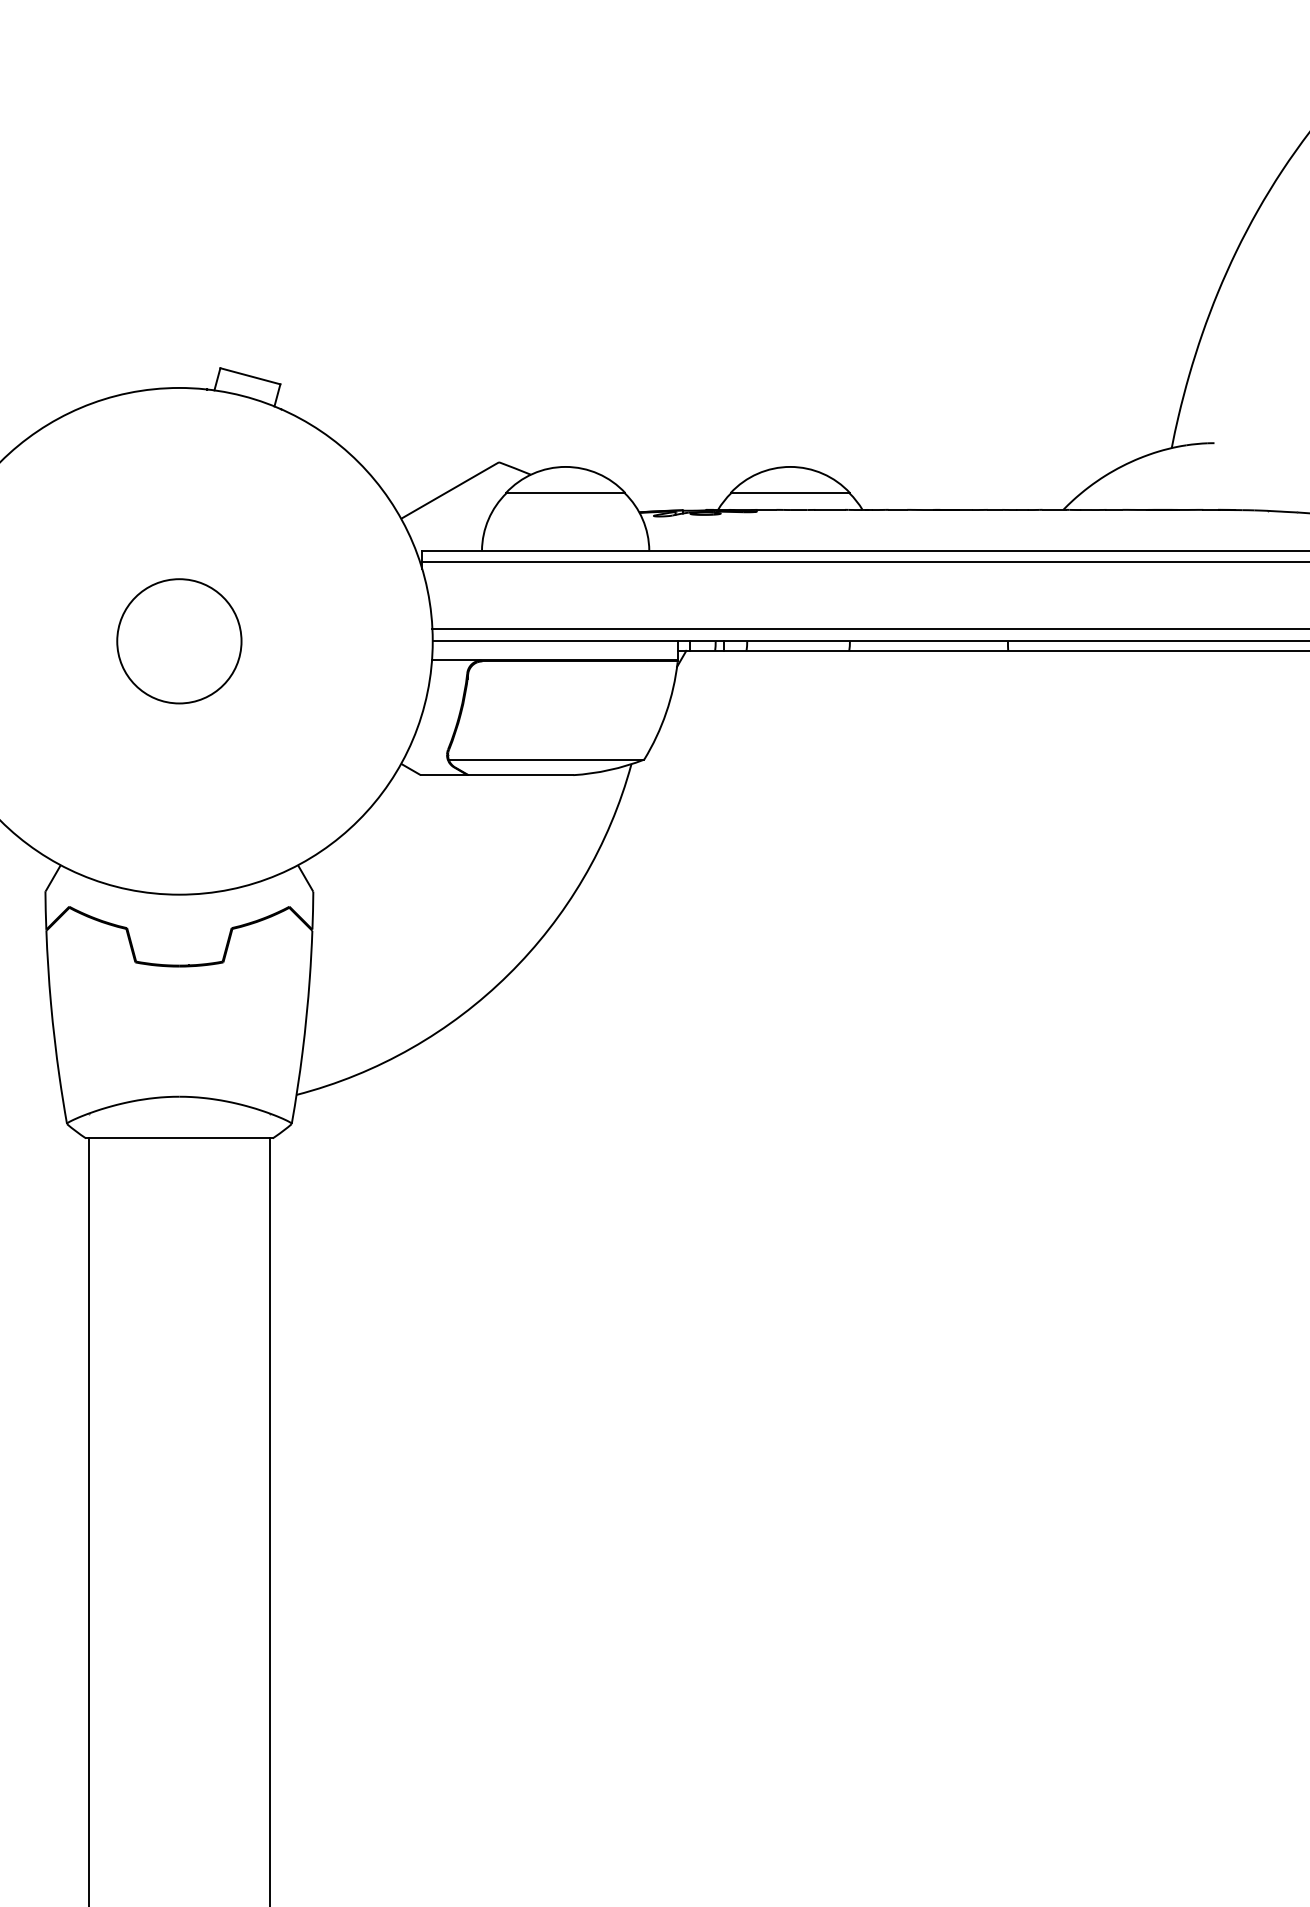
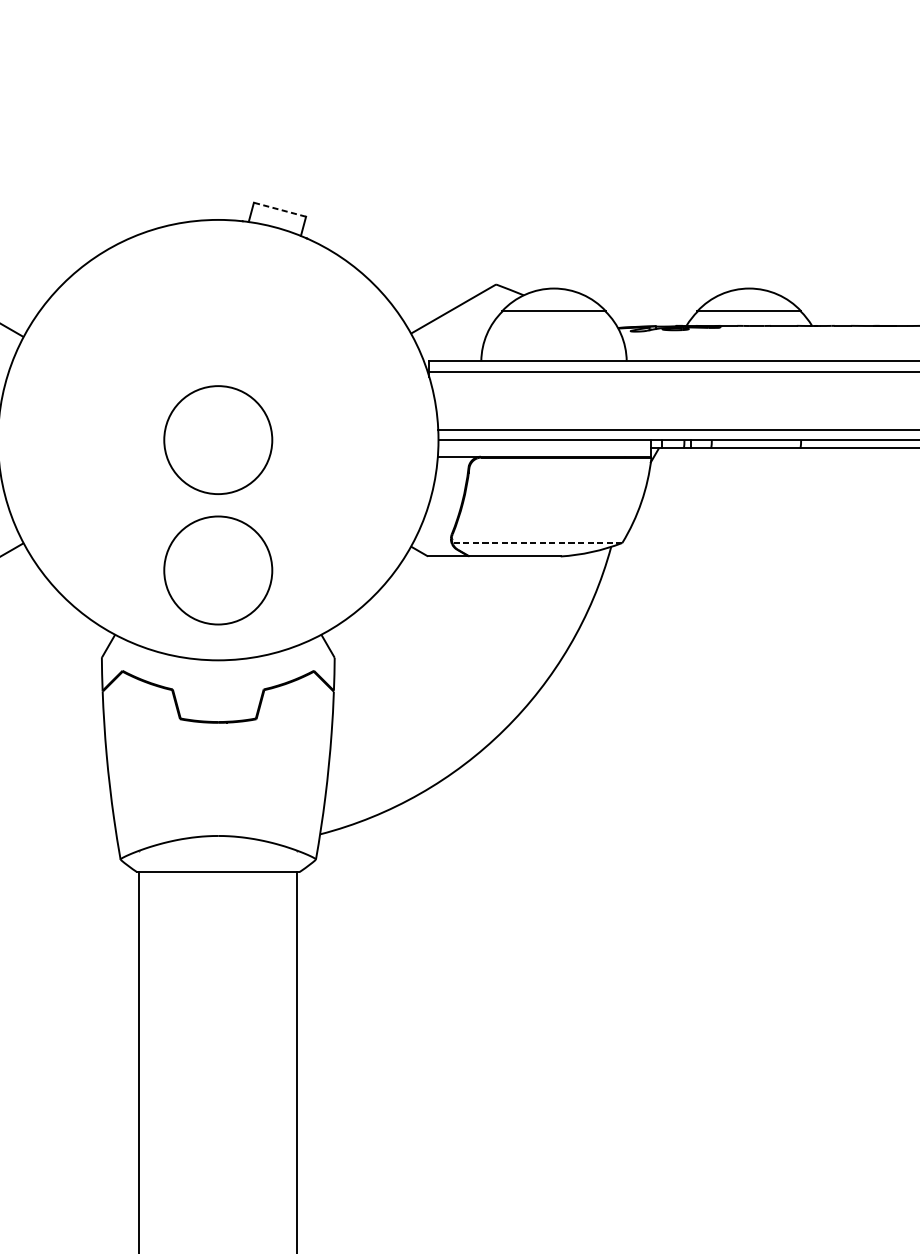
line: (249, 376) -> (279, 209), solid -> dashed
line: (546, 759) -> (537, 542), solid -> dashed
circle: (179, 791) -> (218, 570), added

